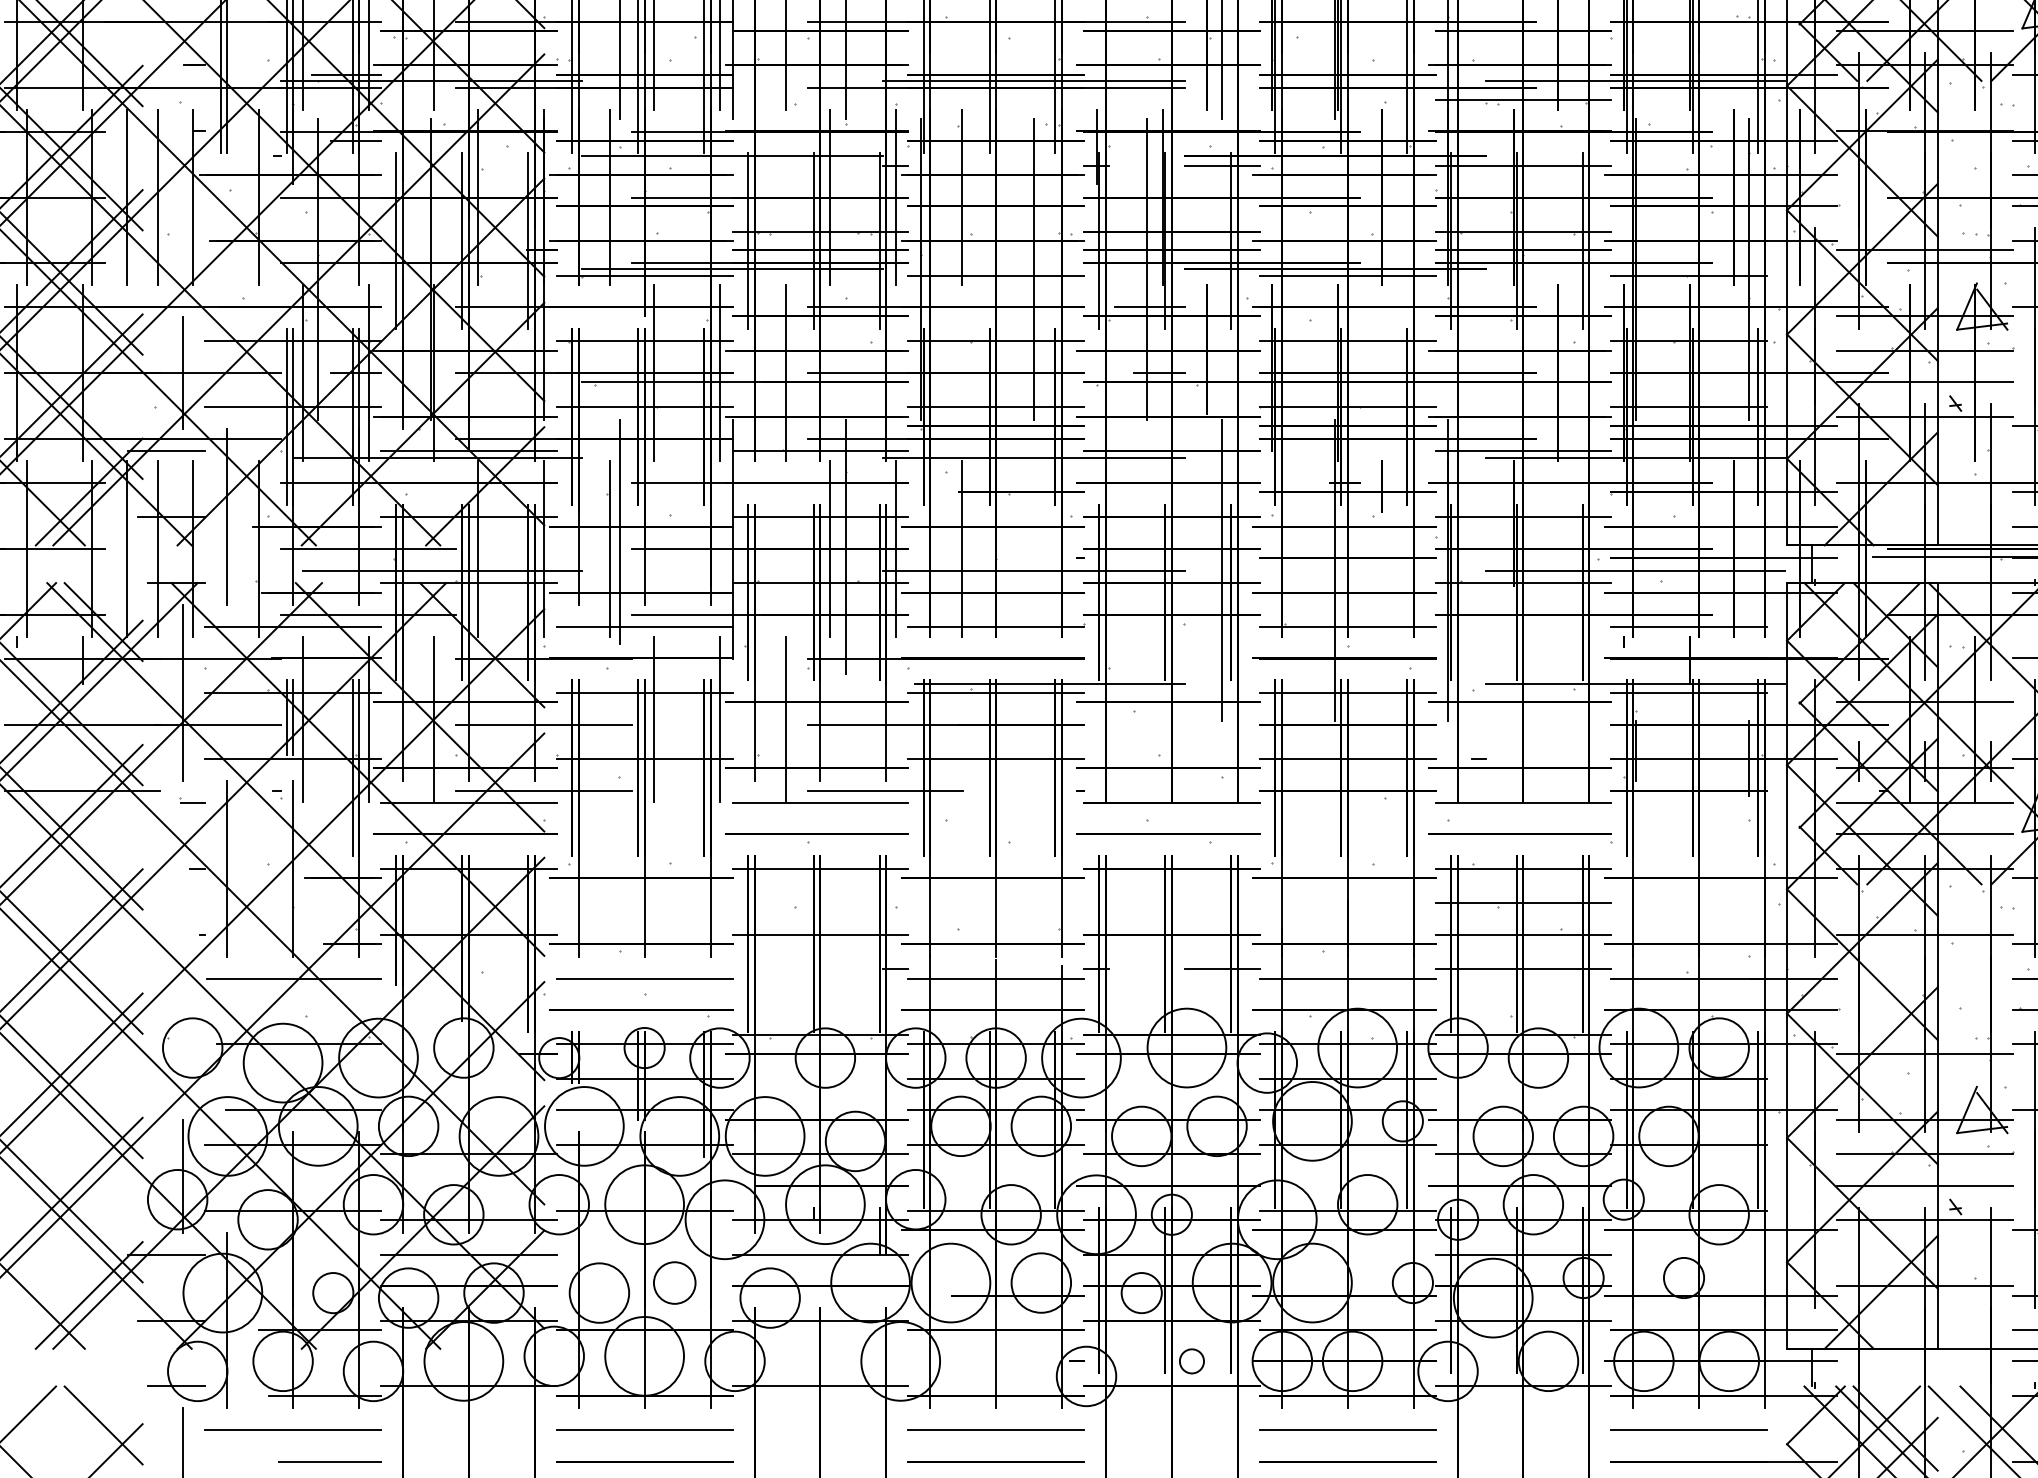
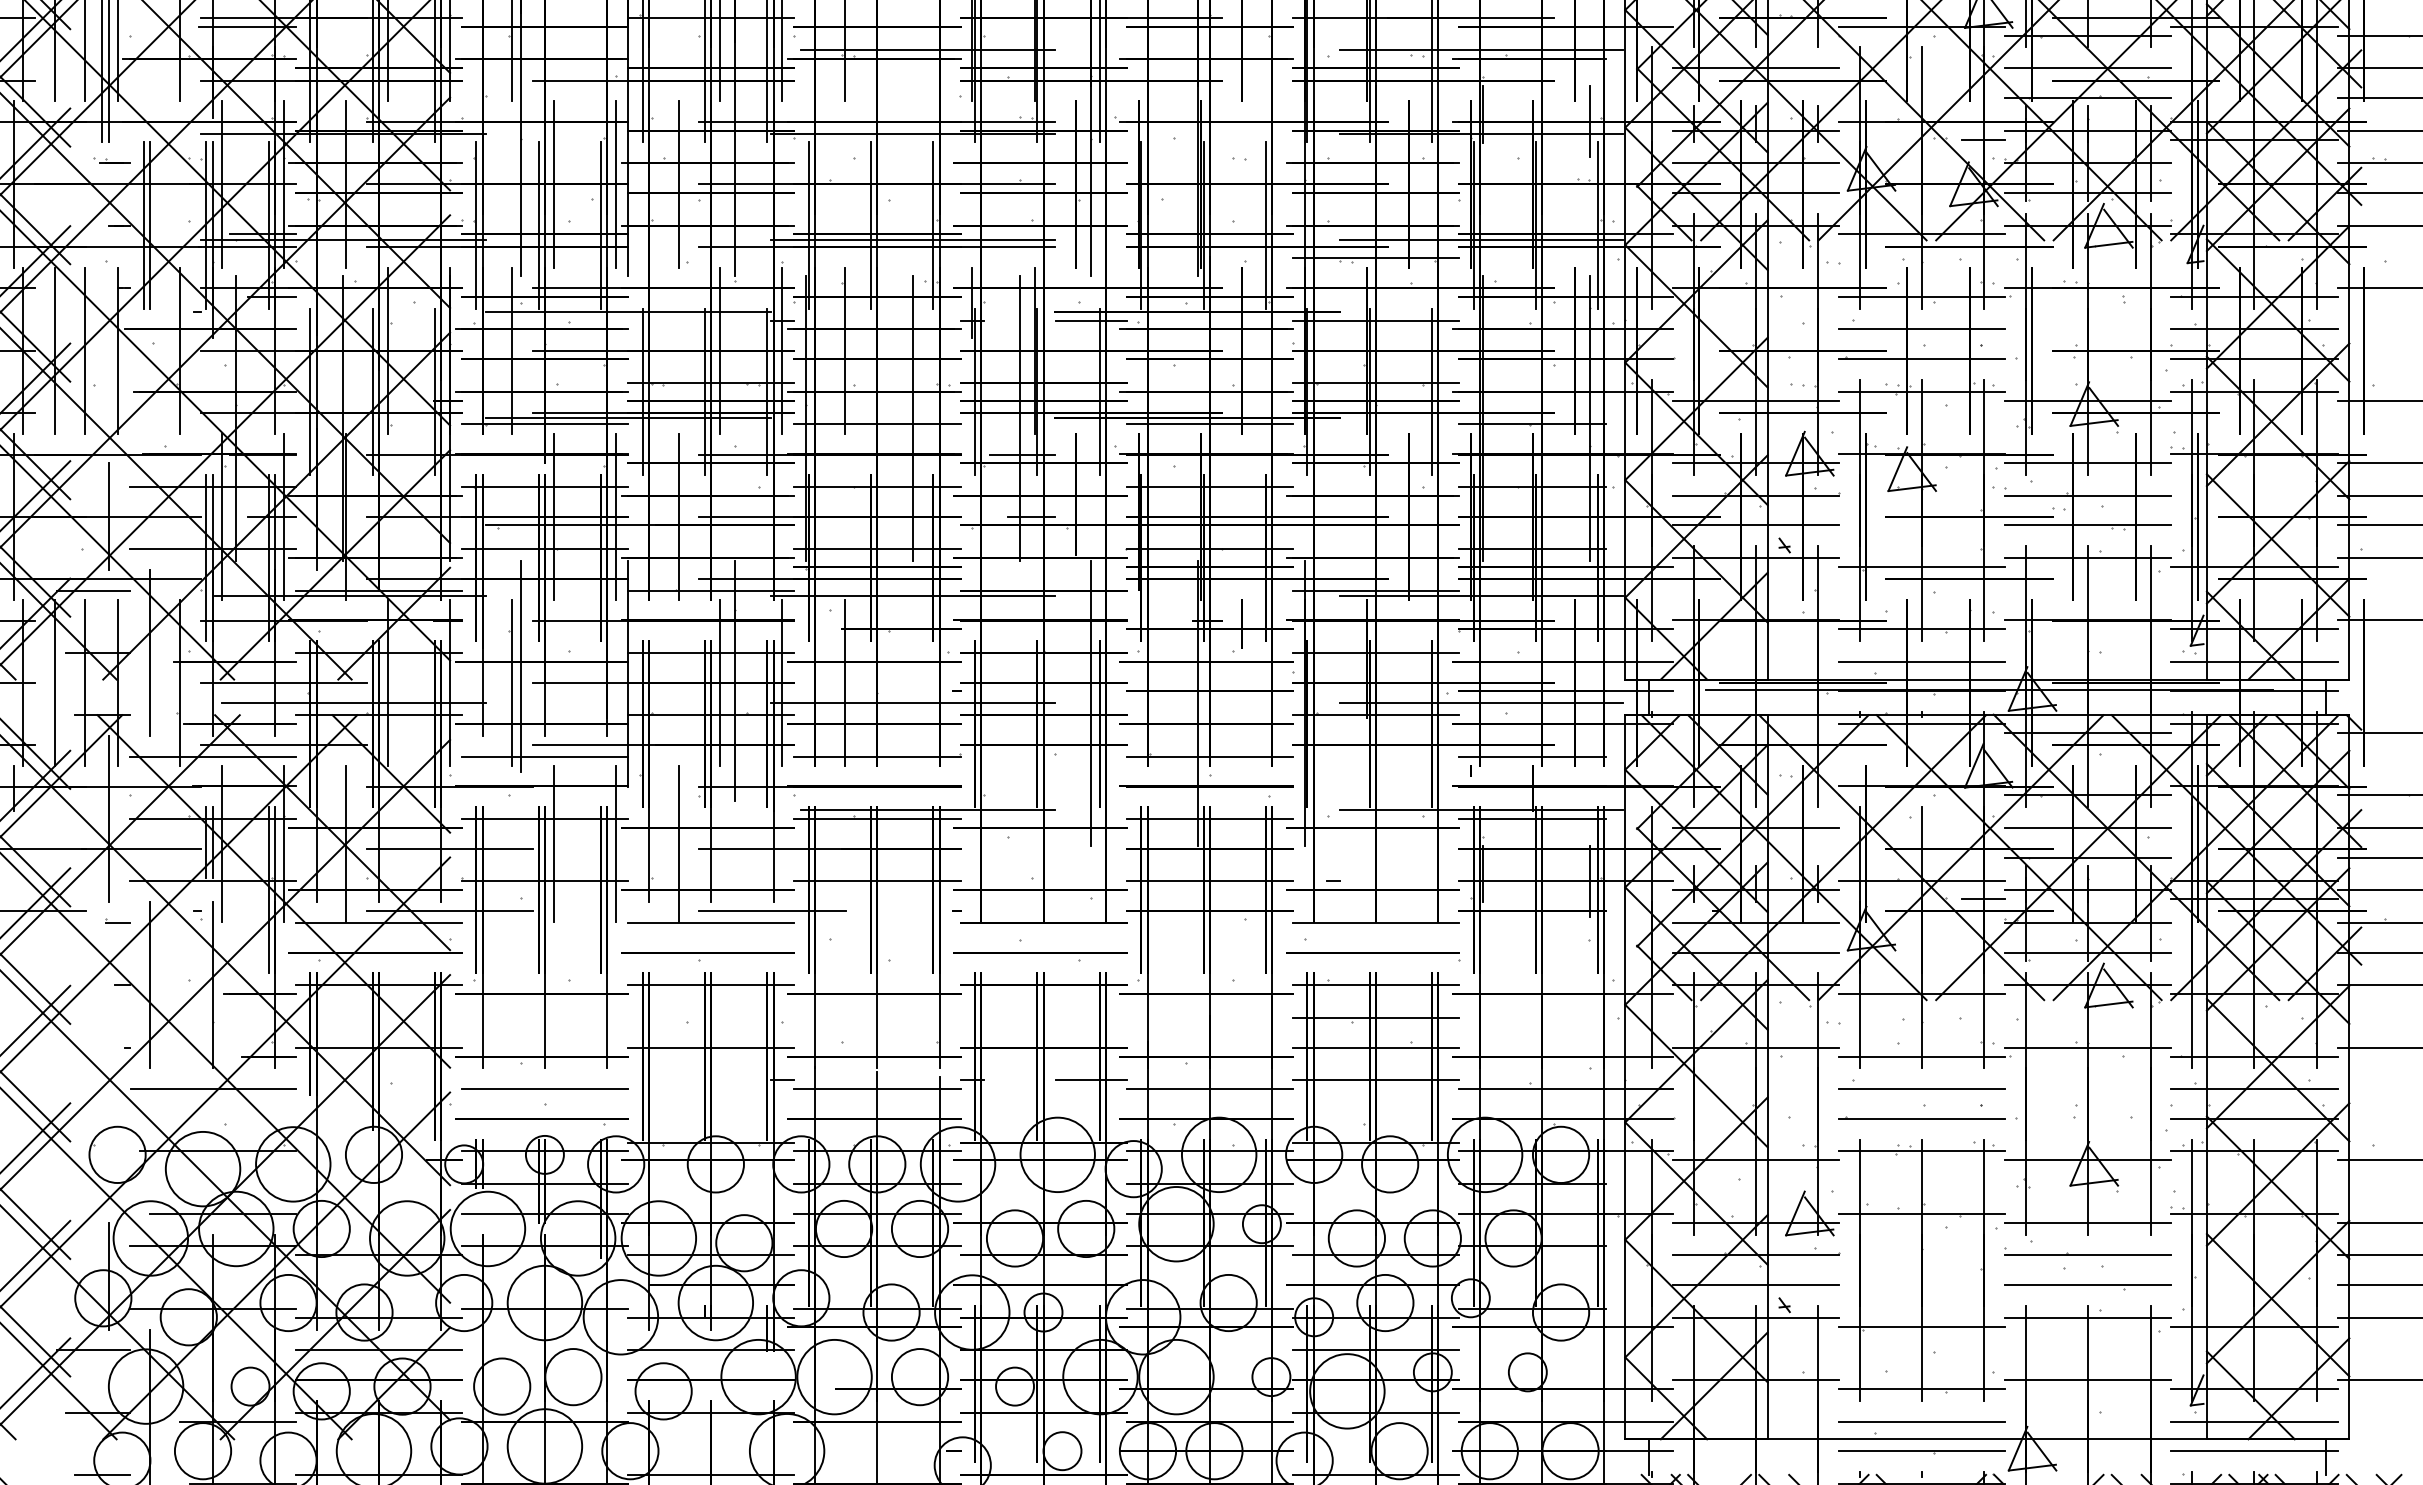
circle: (674, 1283) -> (573, 1377), size x1.43
circle: (1191, 1361) -> (1062, 1451), size x1.67

